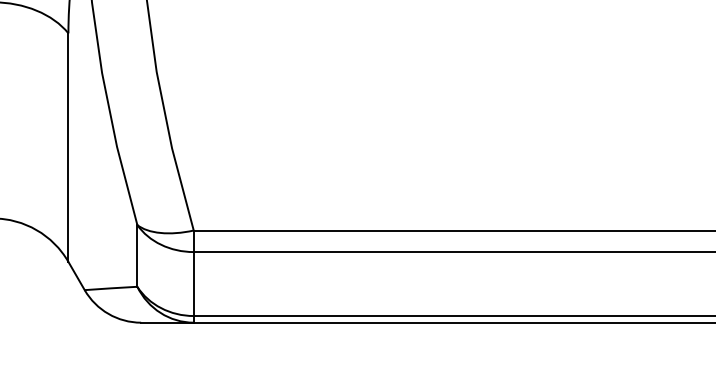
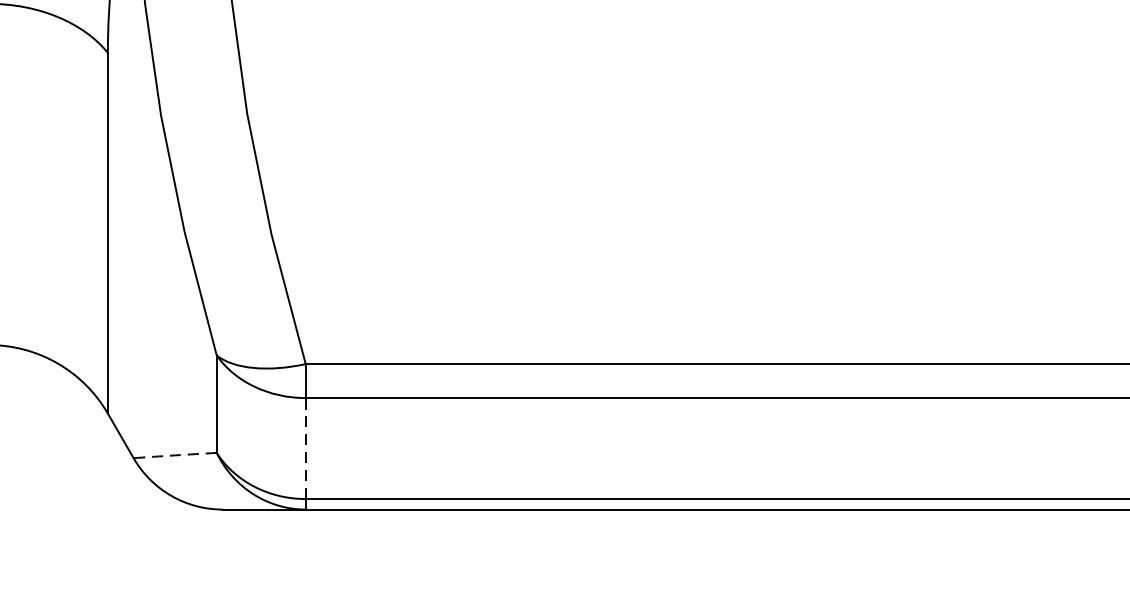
line: (193, 284) -> (305, 449), solid -> dashed
arc: (111, 288) -> (175, 455), solid -> dashed

